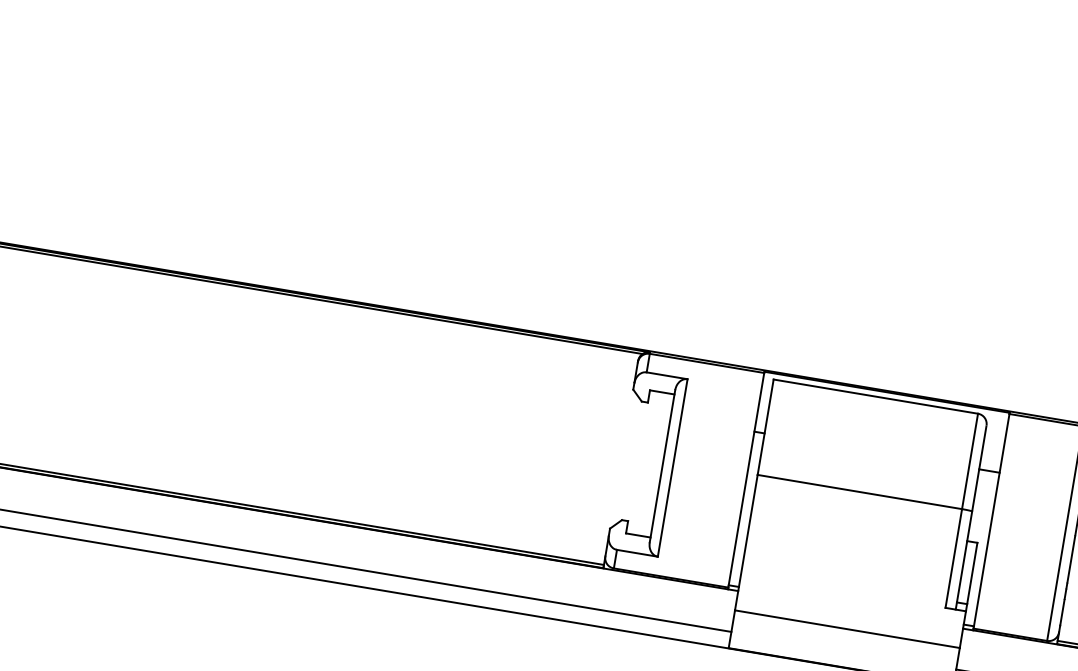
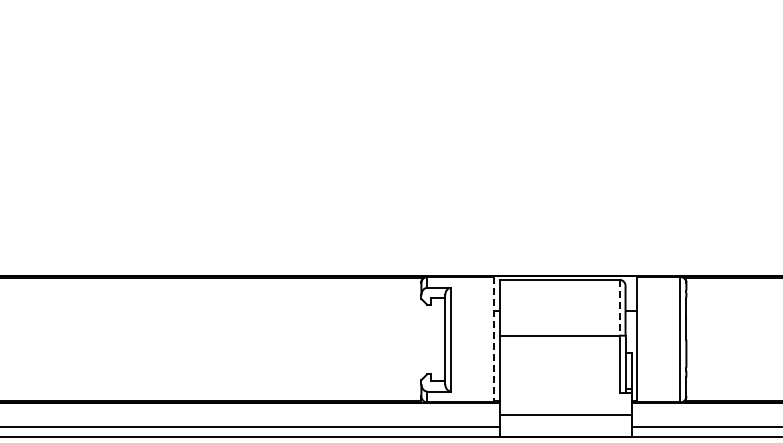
line: (969, 461) -> (619, 307), solid -> dashed
line: (746, 479) -> (494, 339), solid -> dashed

